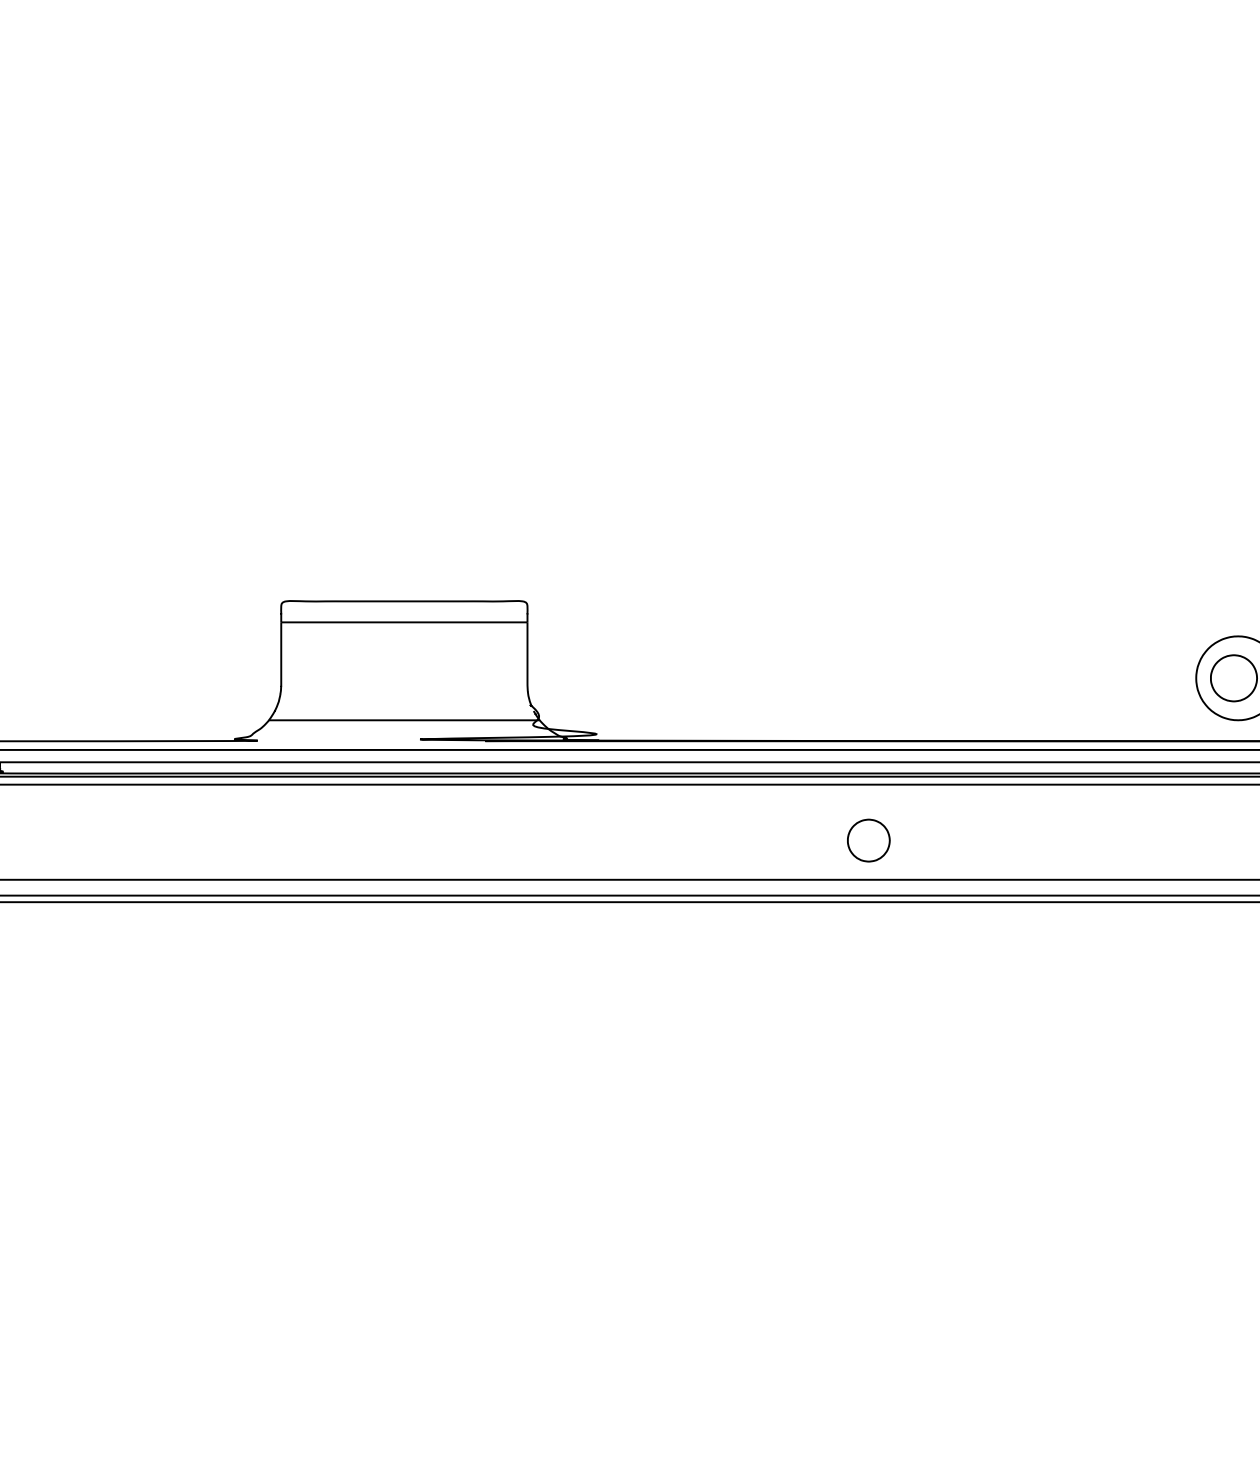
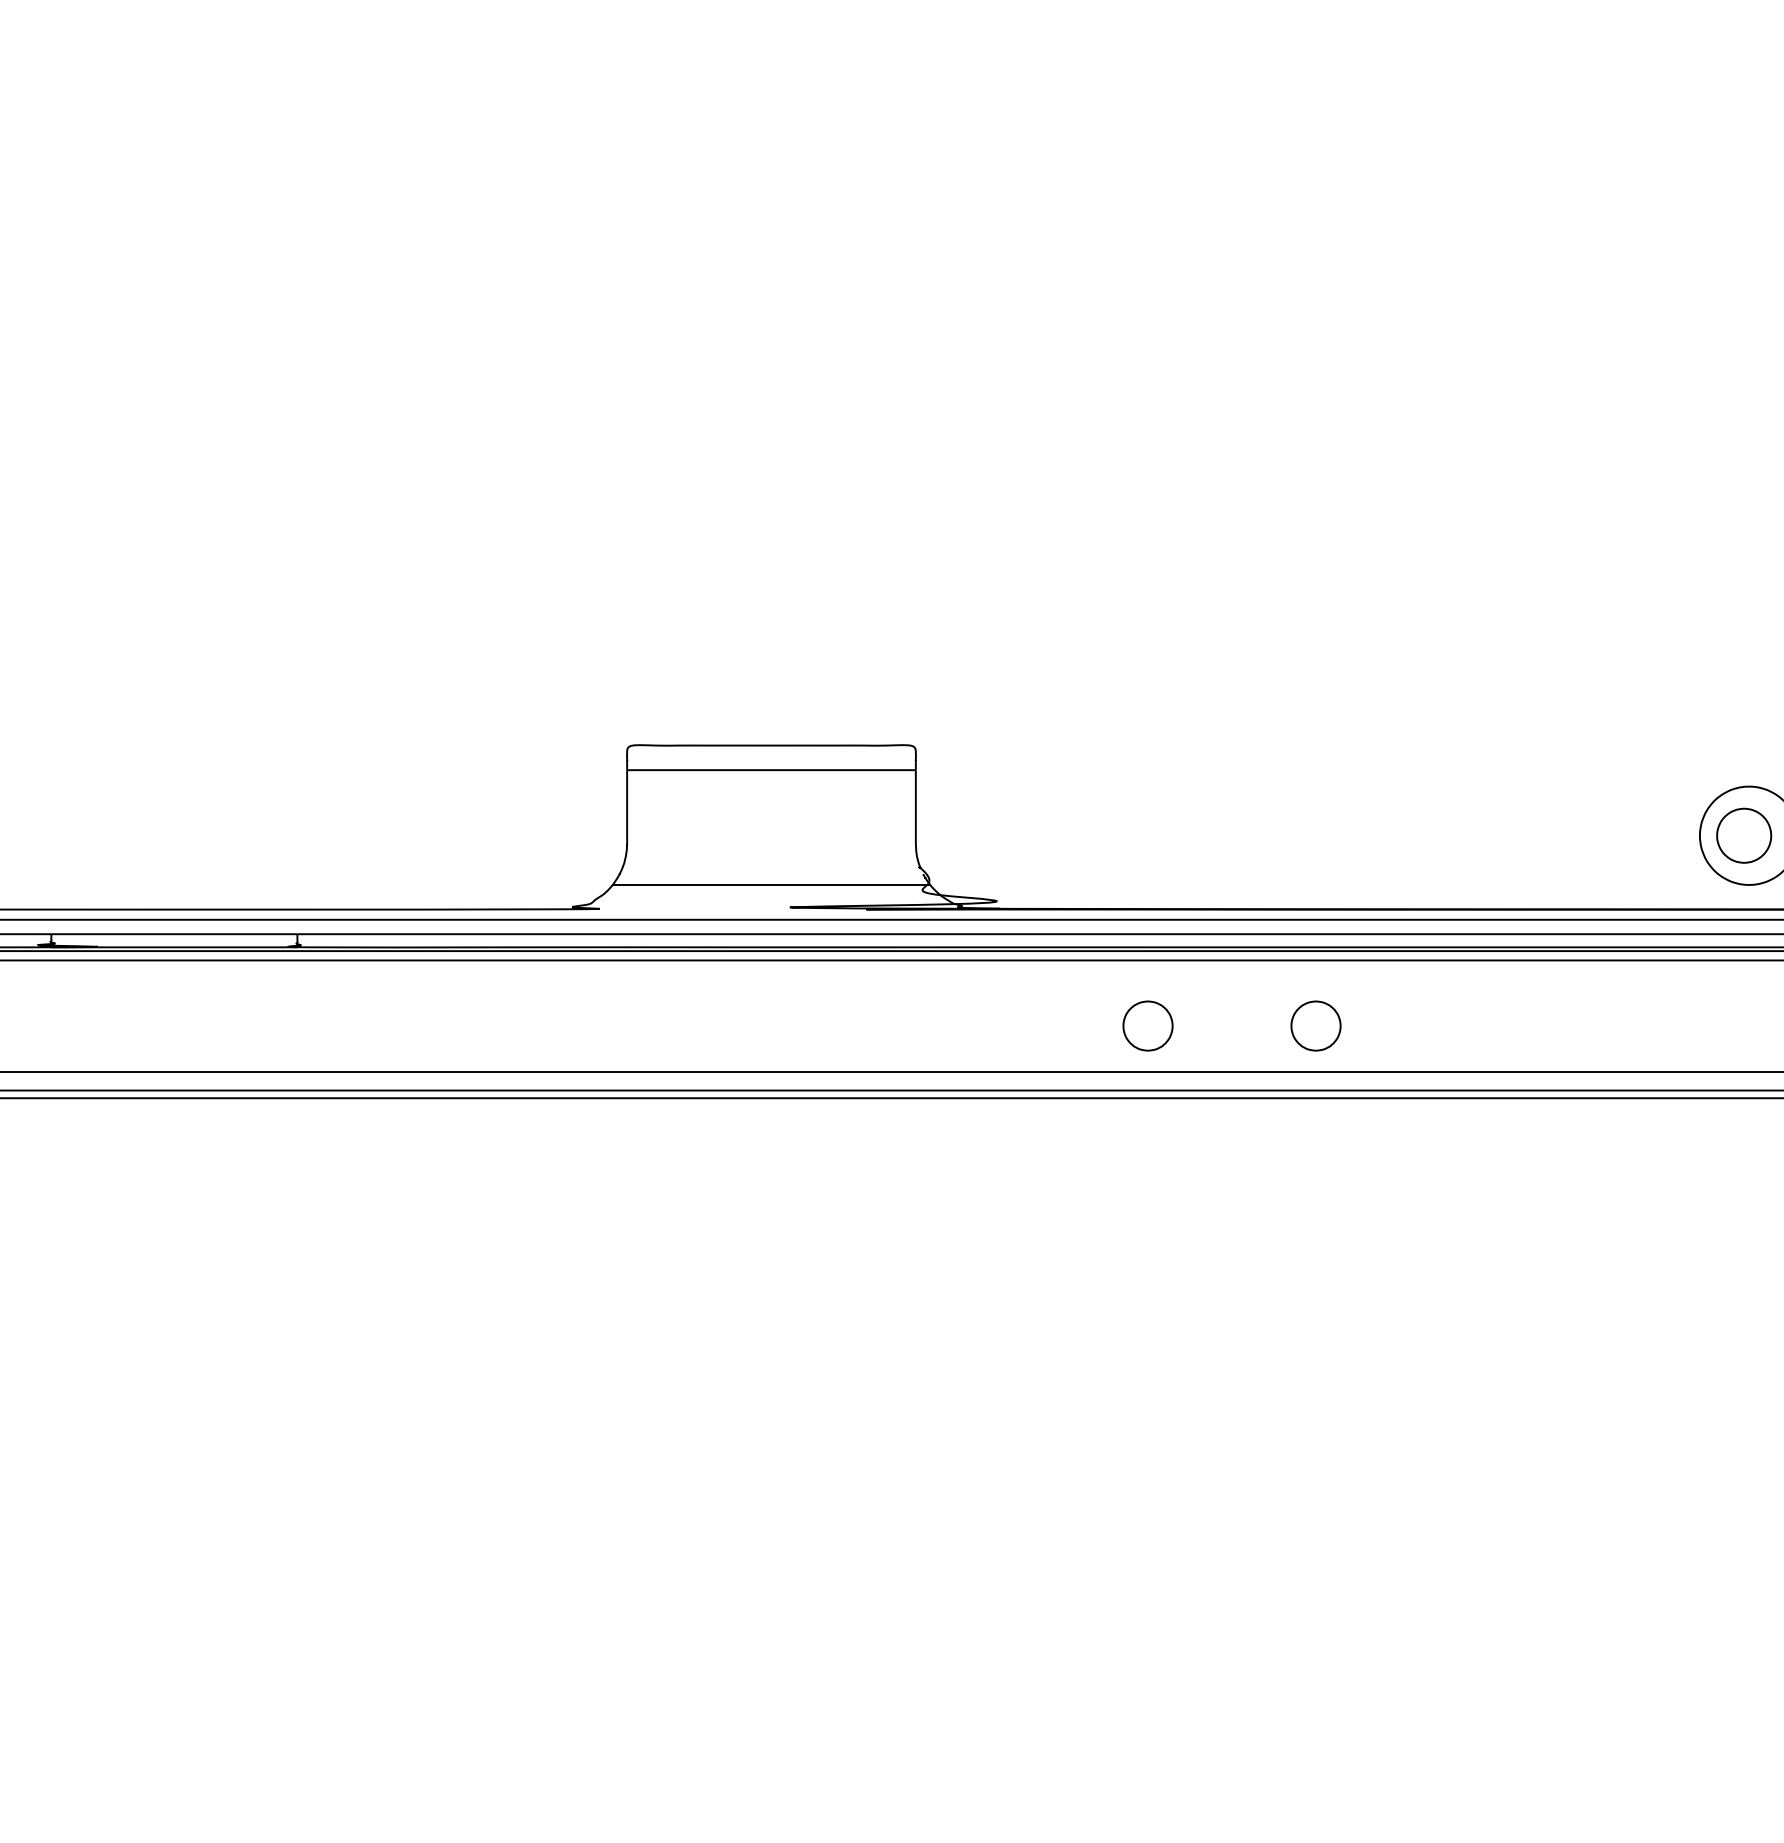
part: (725, 840) -> (1147, 1025), added

